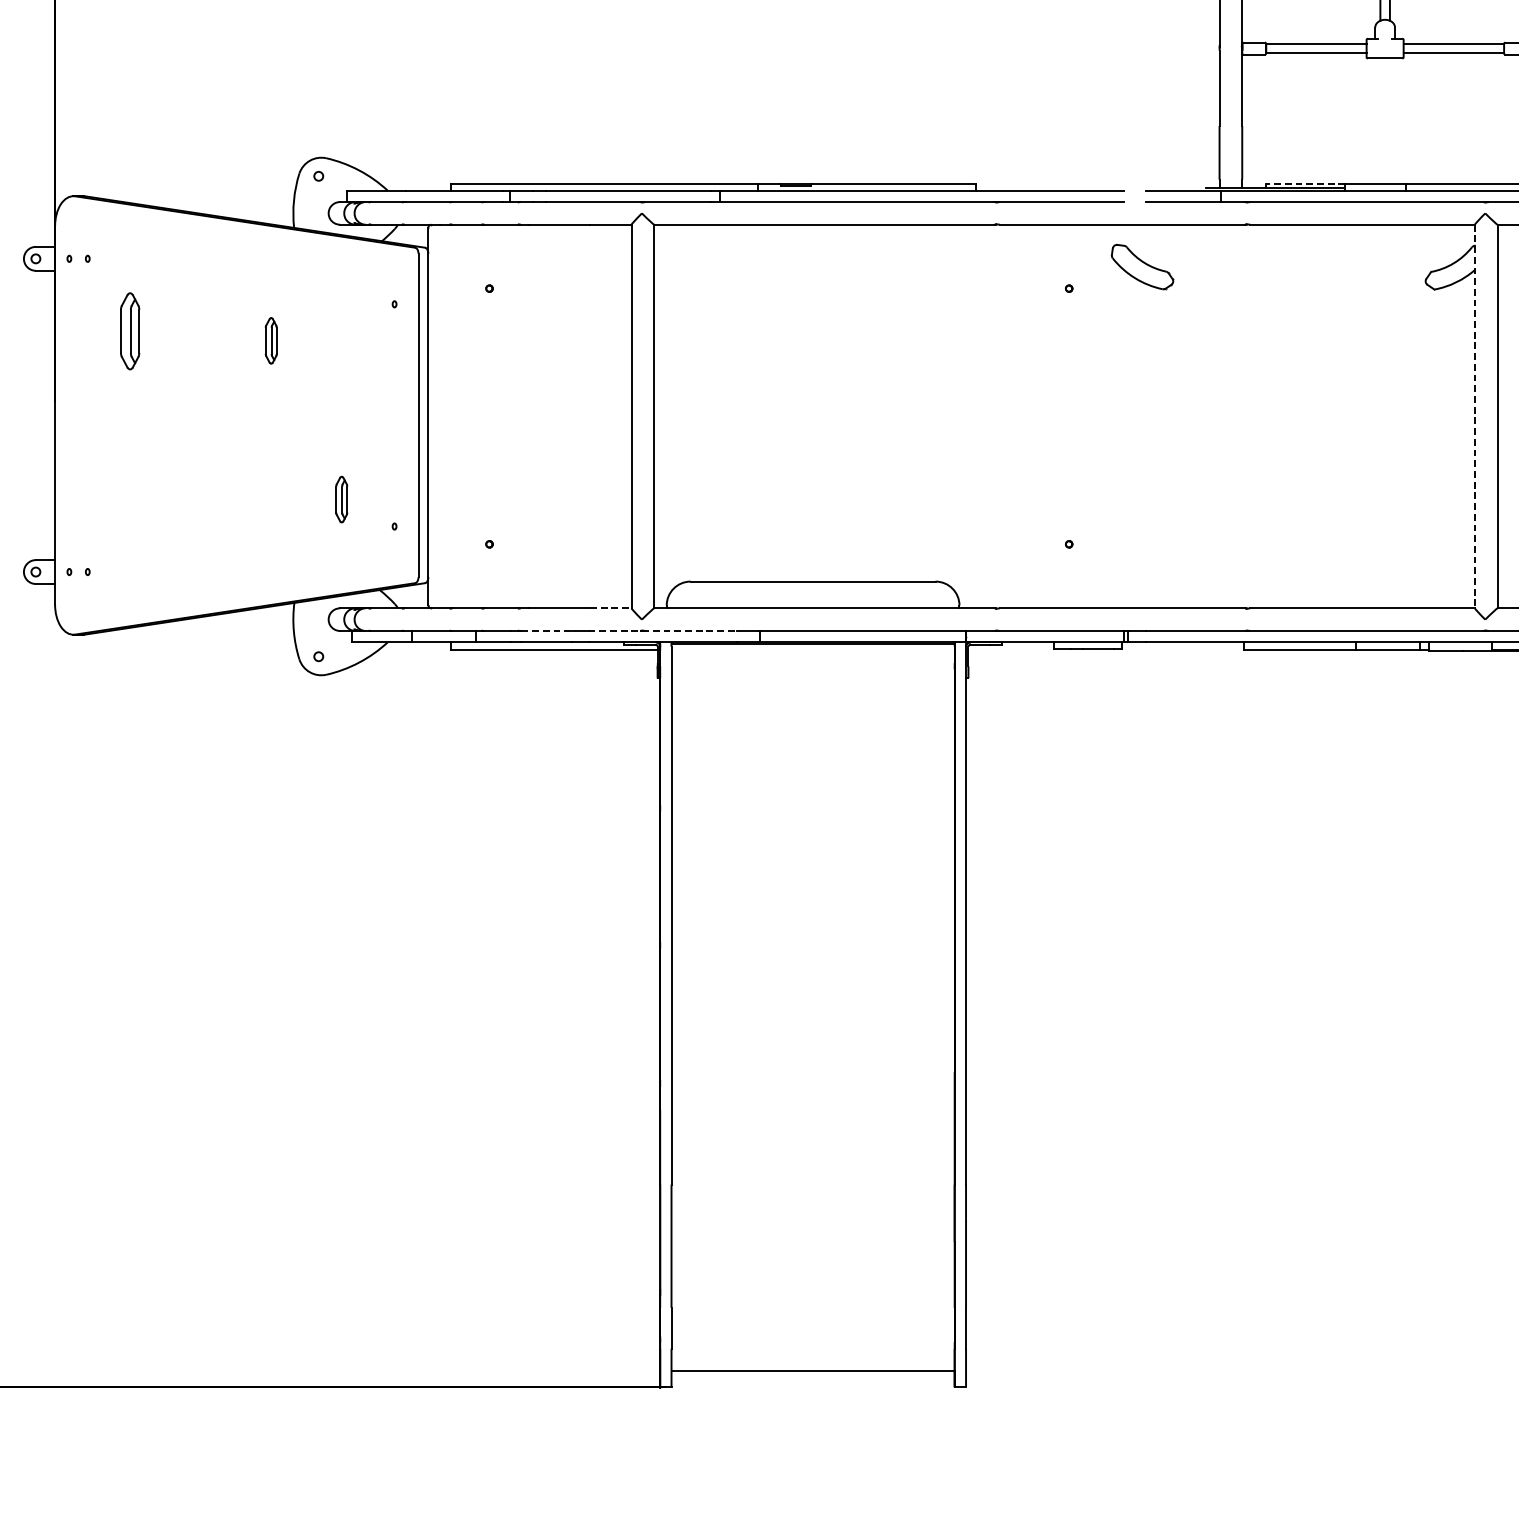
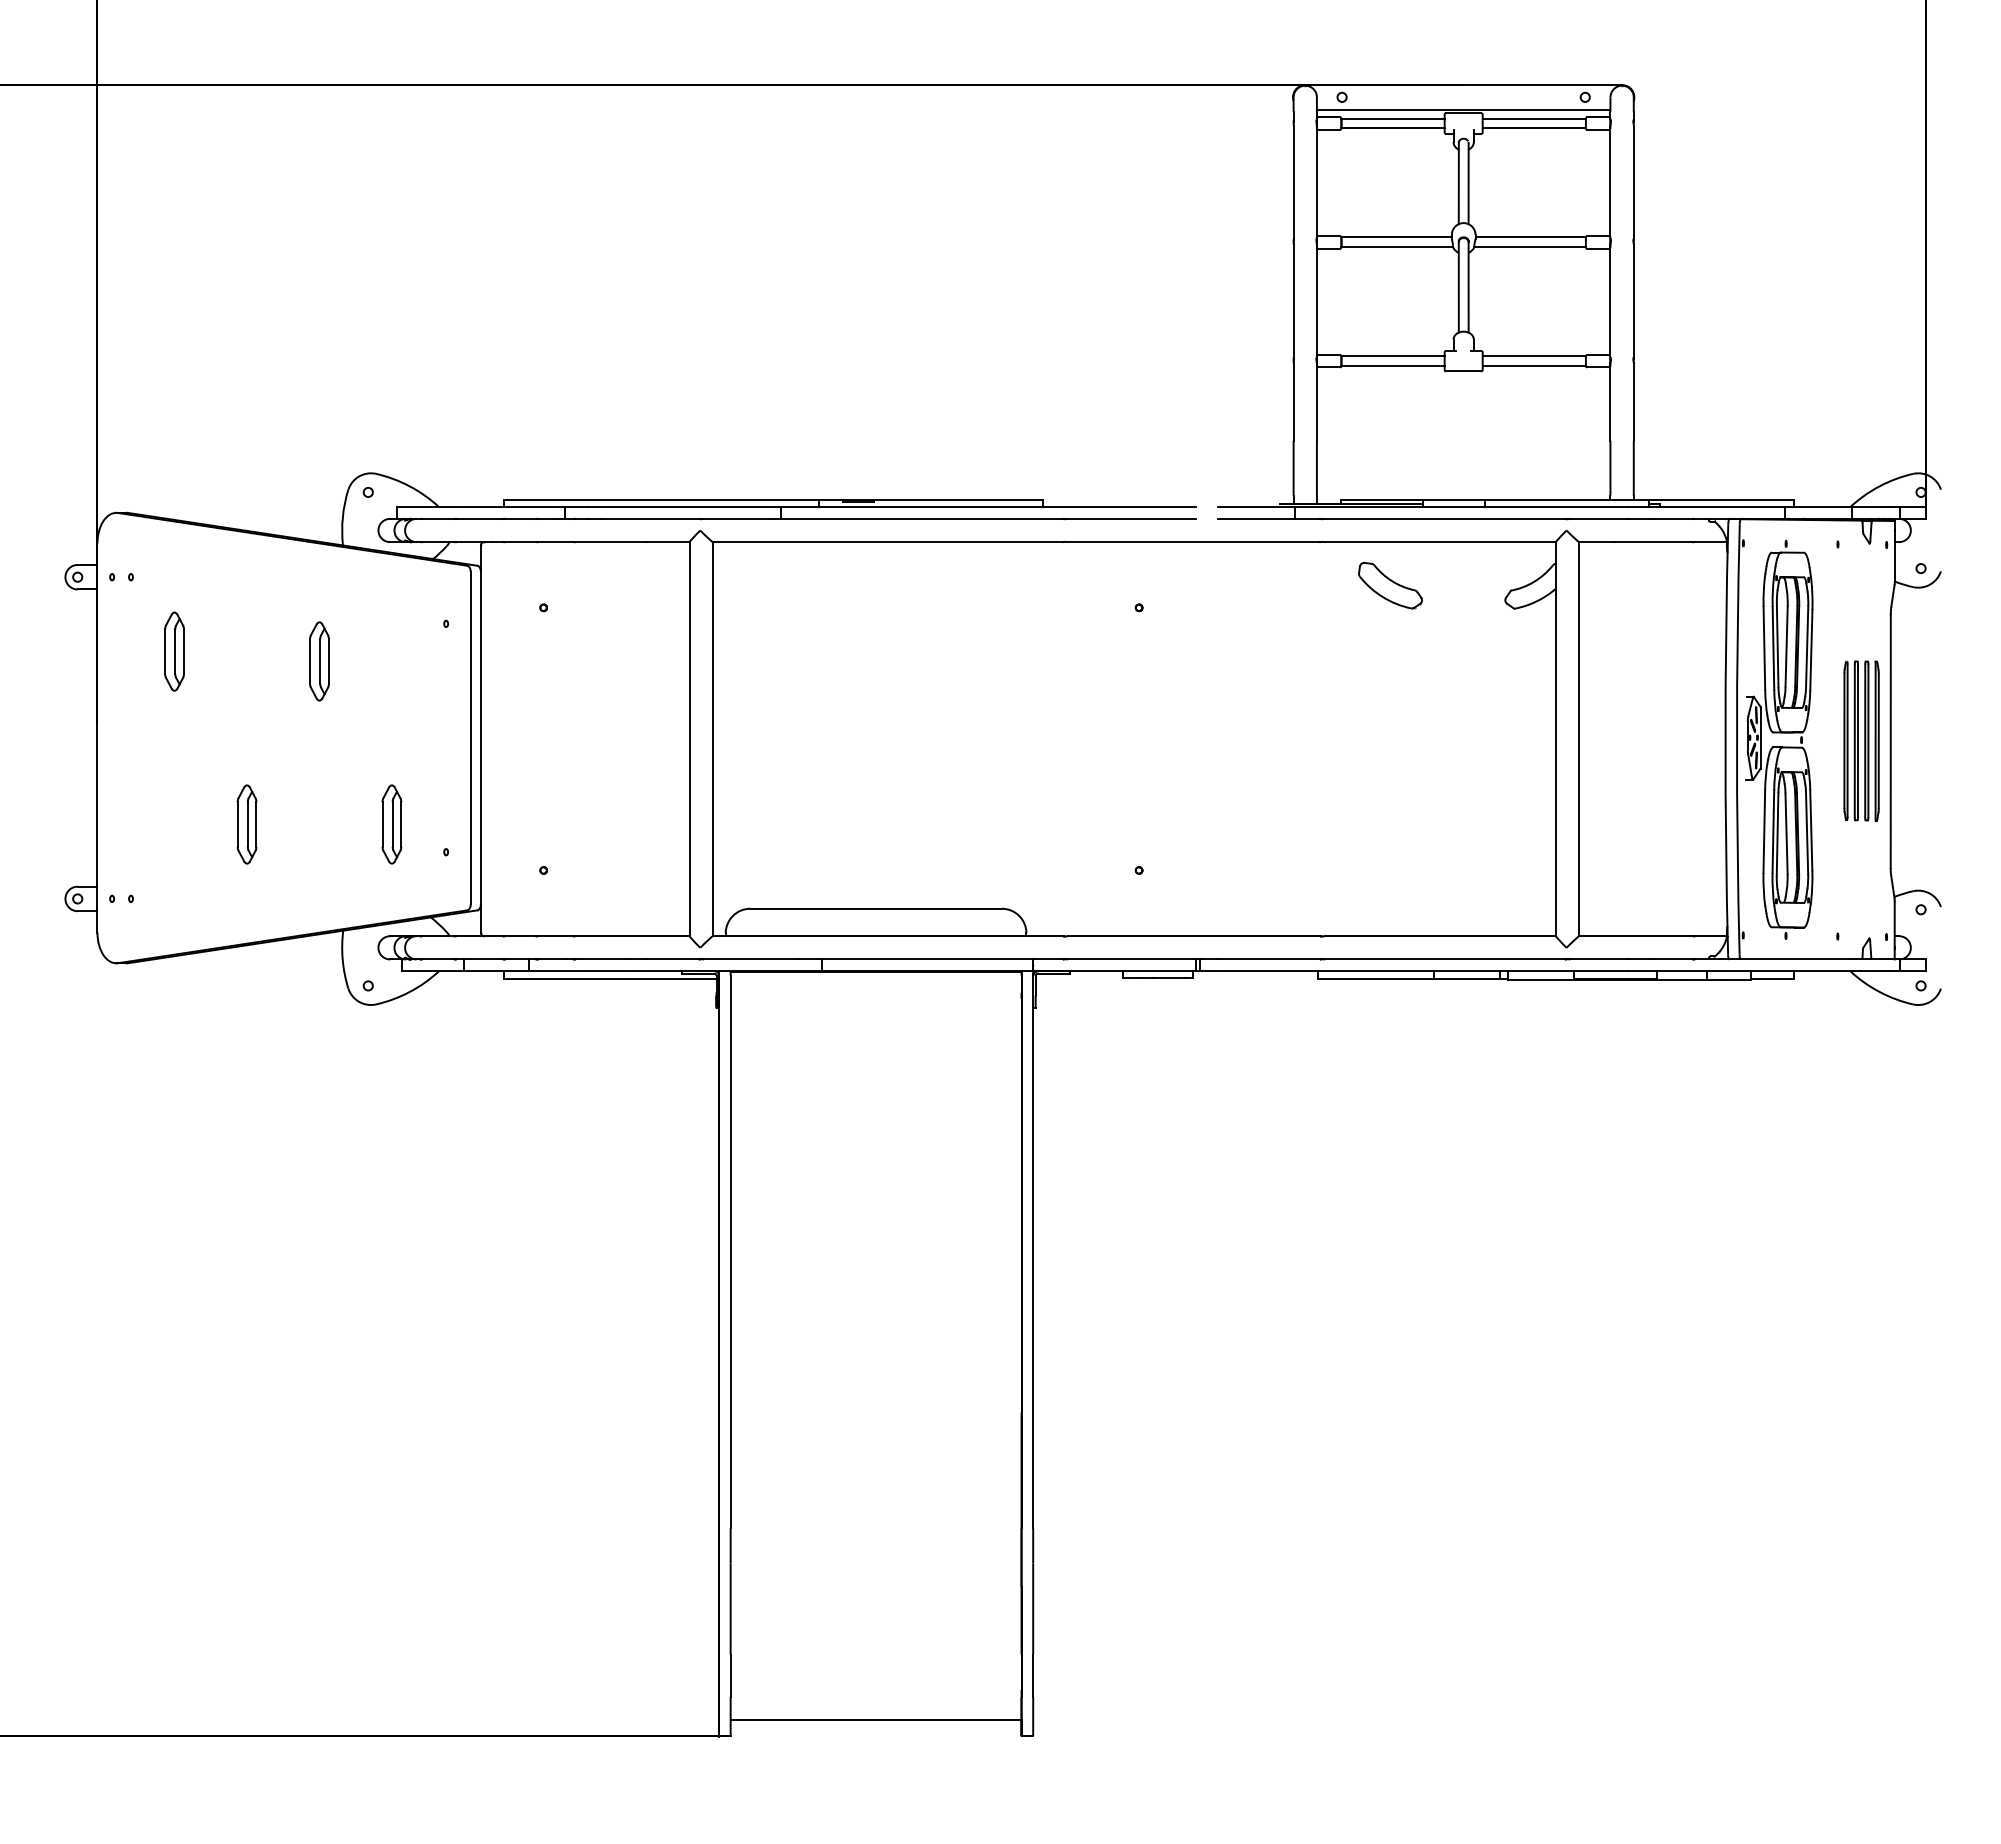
line: (1305, 183) -> (1381, 499), dashed -> solid
part: (1142, 266) -> (1390, 585), moved
part: (271, 340) -> (319, 661), size x1.67
line: (1474, 416) -> (1555, 739), dashed -> solid
part: (200, 499) -> (246, 824), added
part: (341, 499) -> (391, 824), size x1.67
line: (611, 608) -> (668, 936), dashed -> solid
line: (547, 631) -> (603, 959), dashed -> solid
line: (663, 631) -> (722, 959), dashed -> solid

